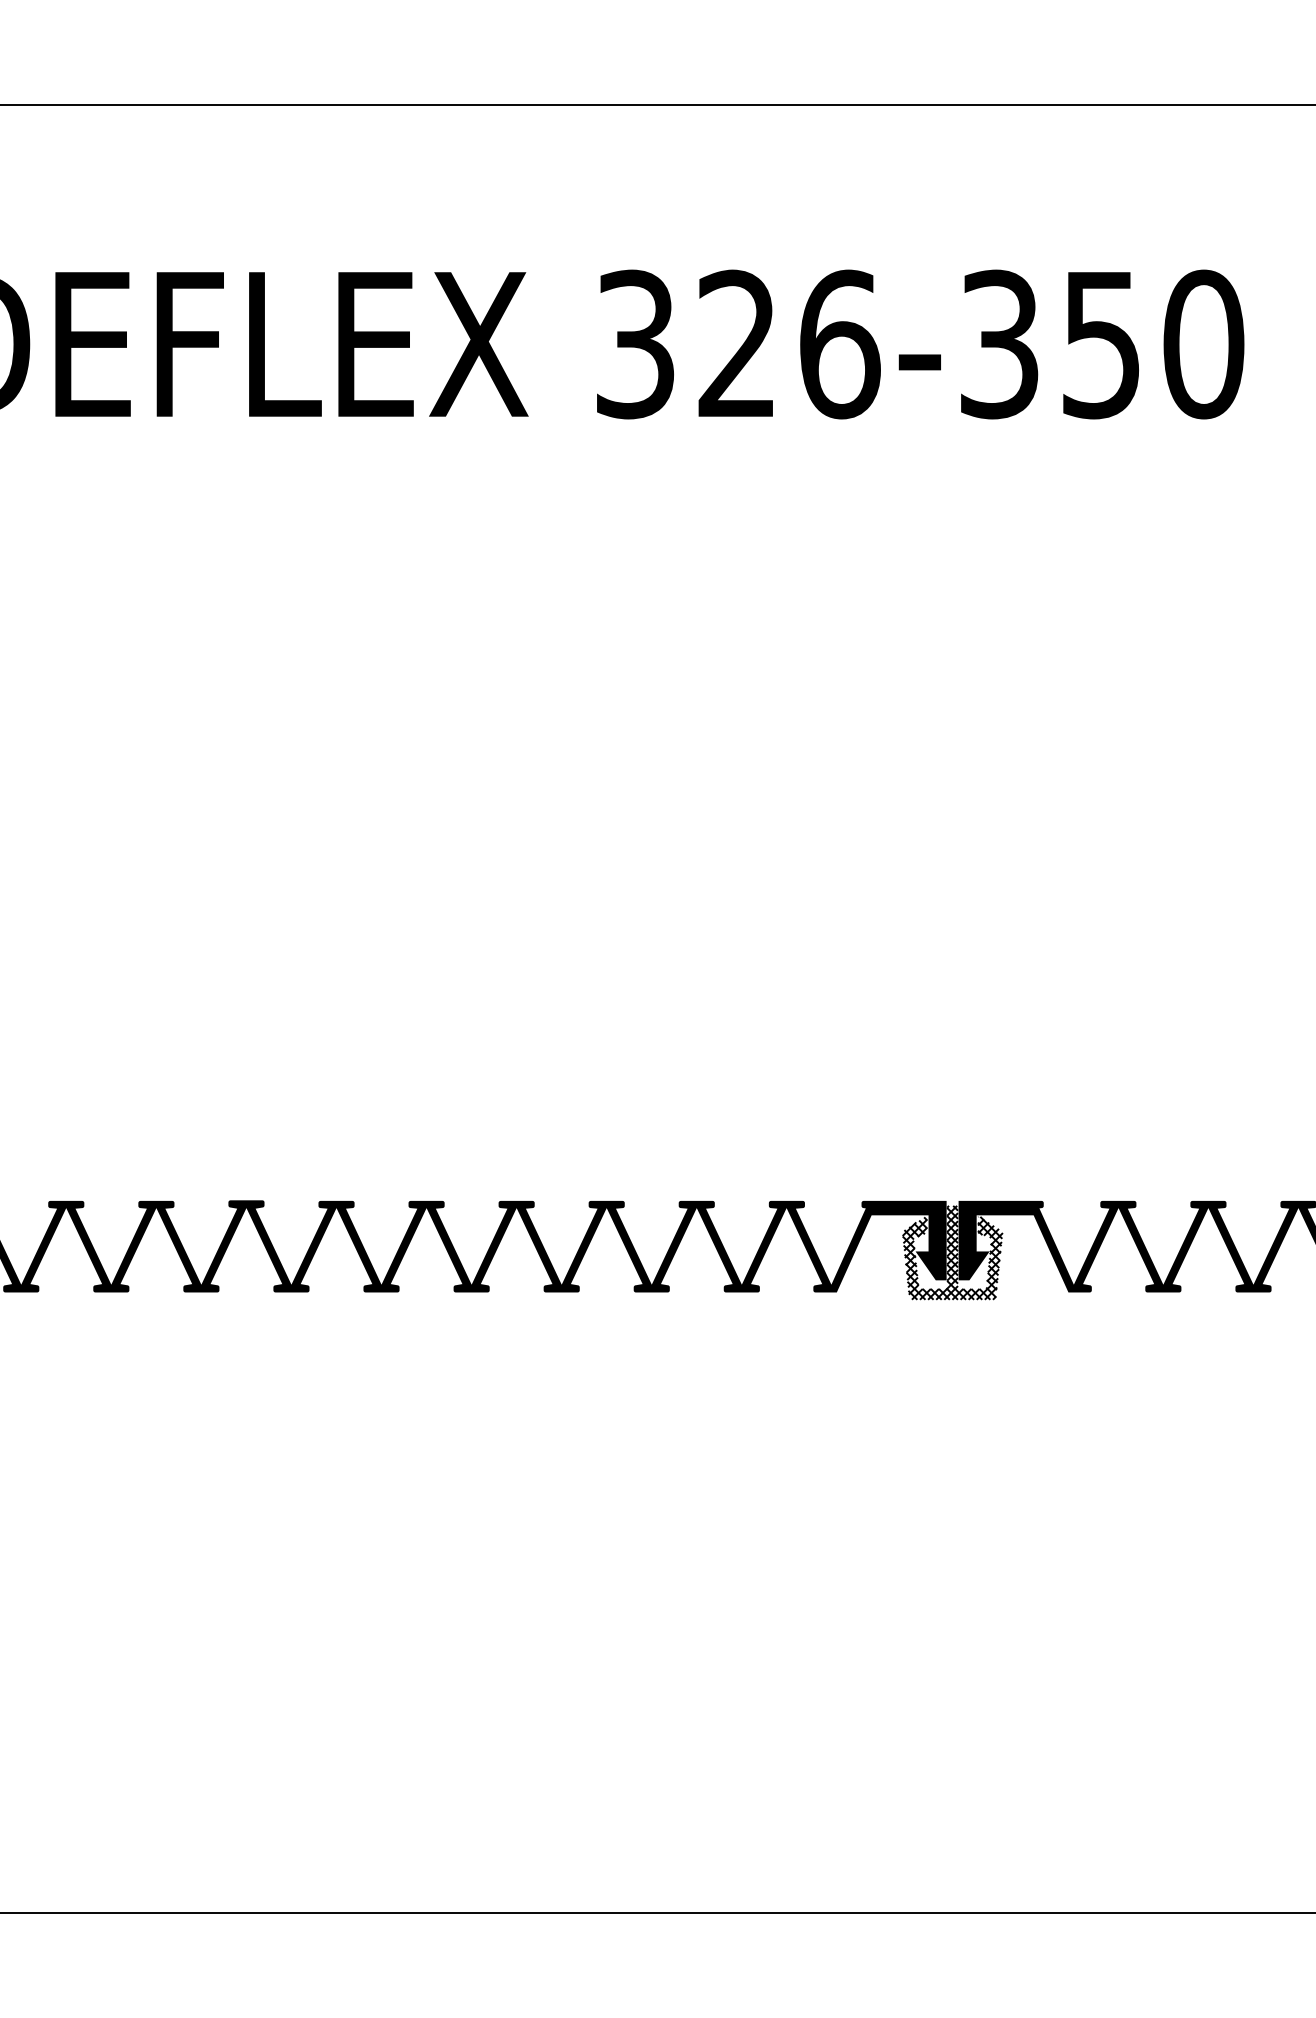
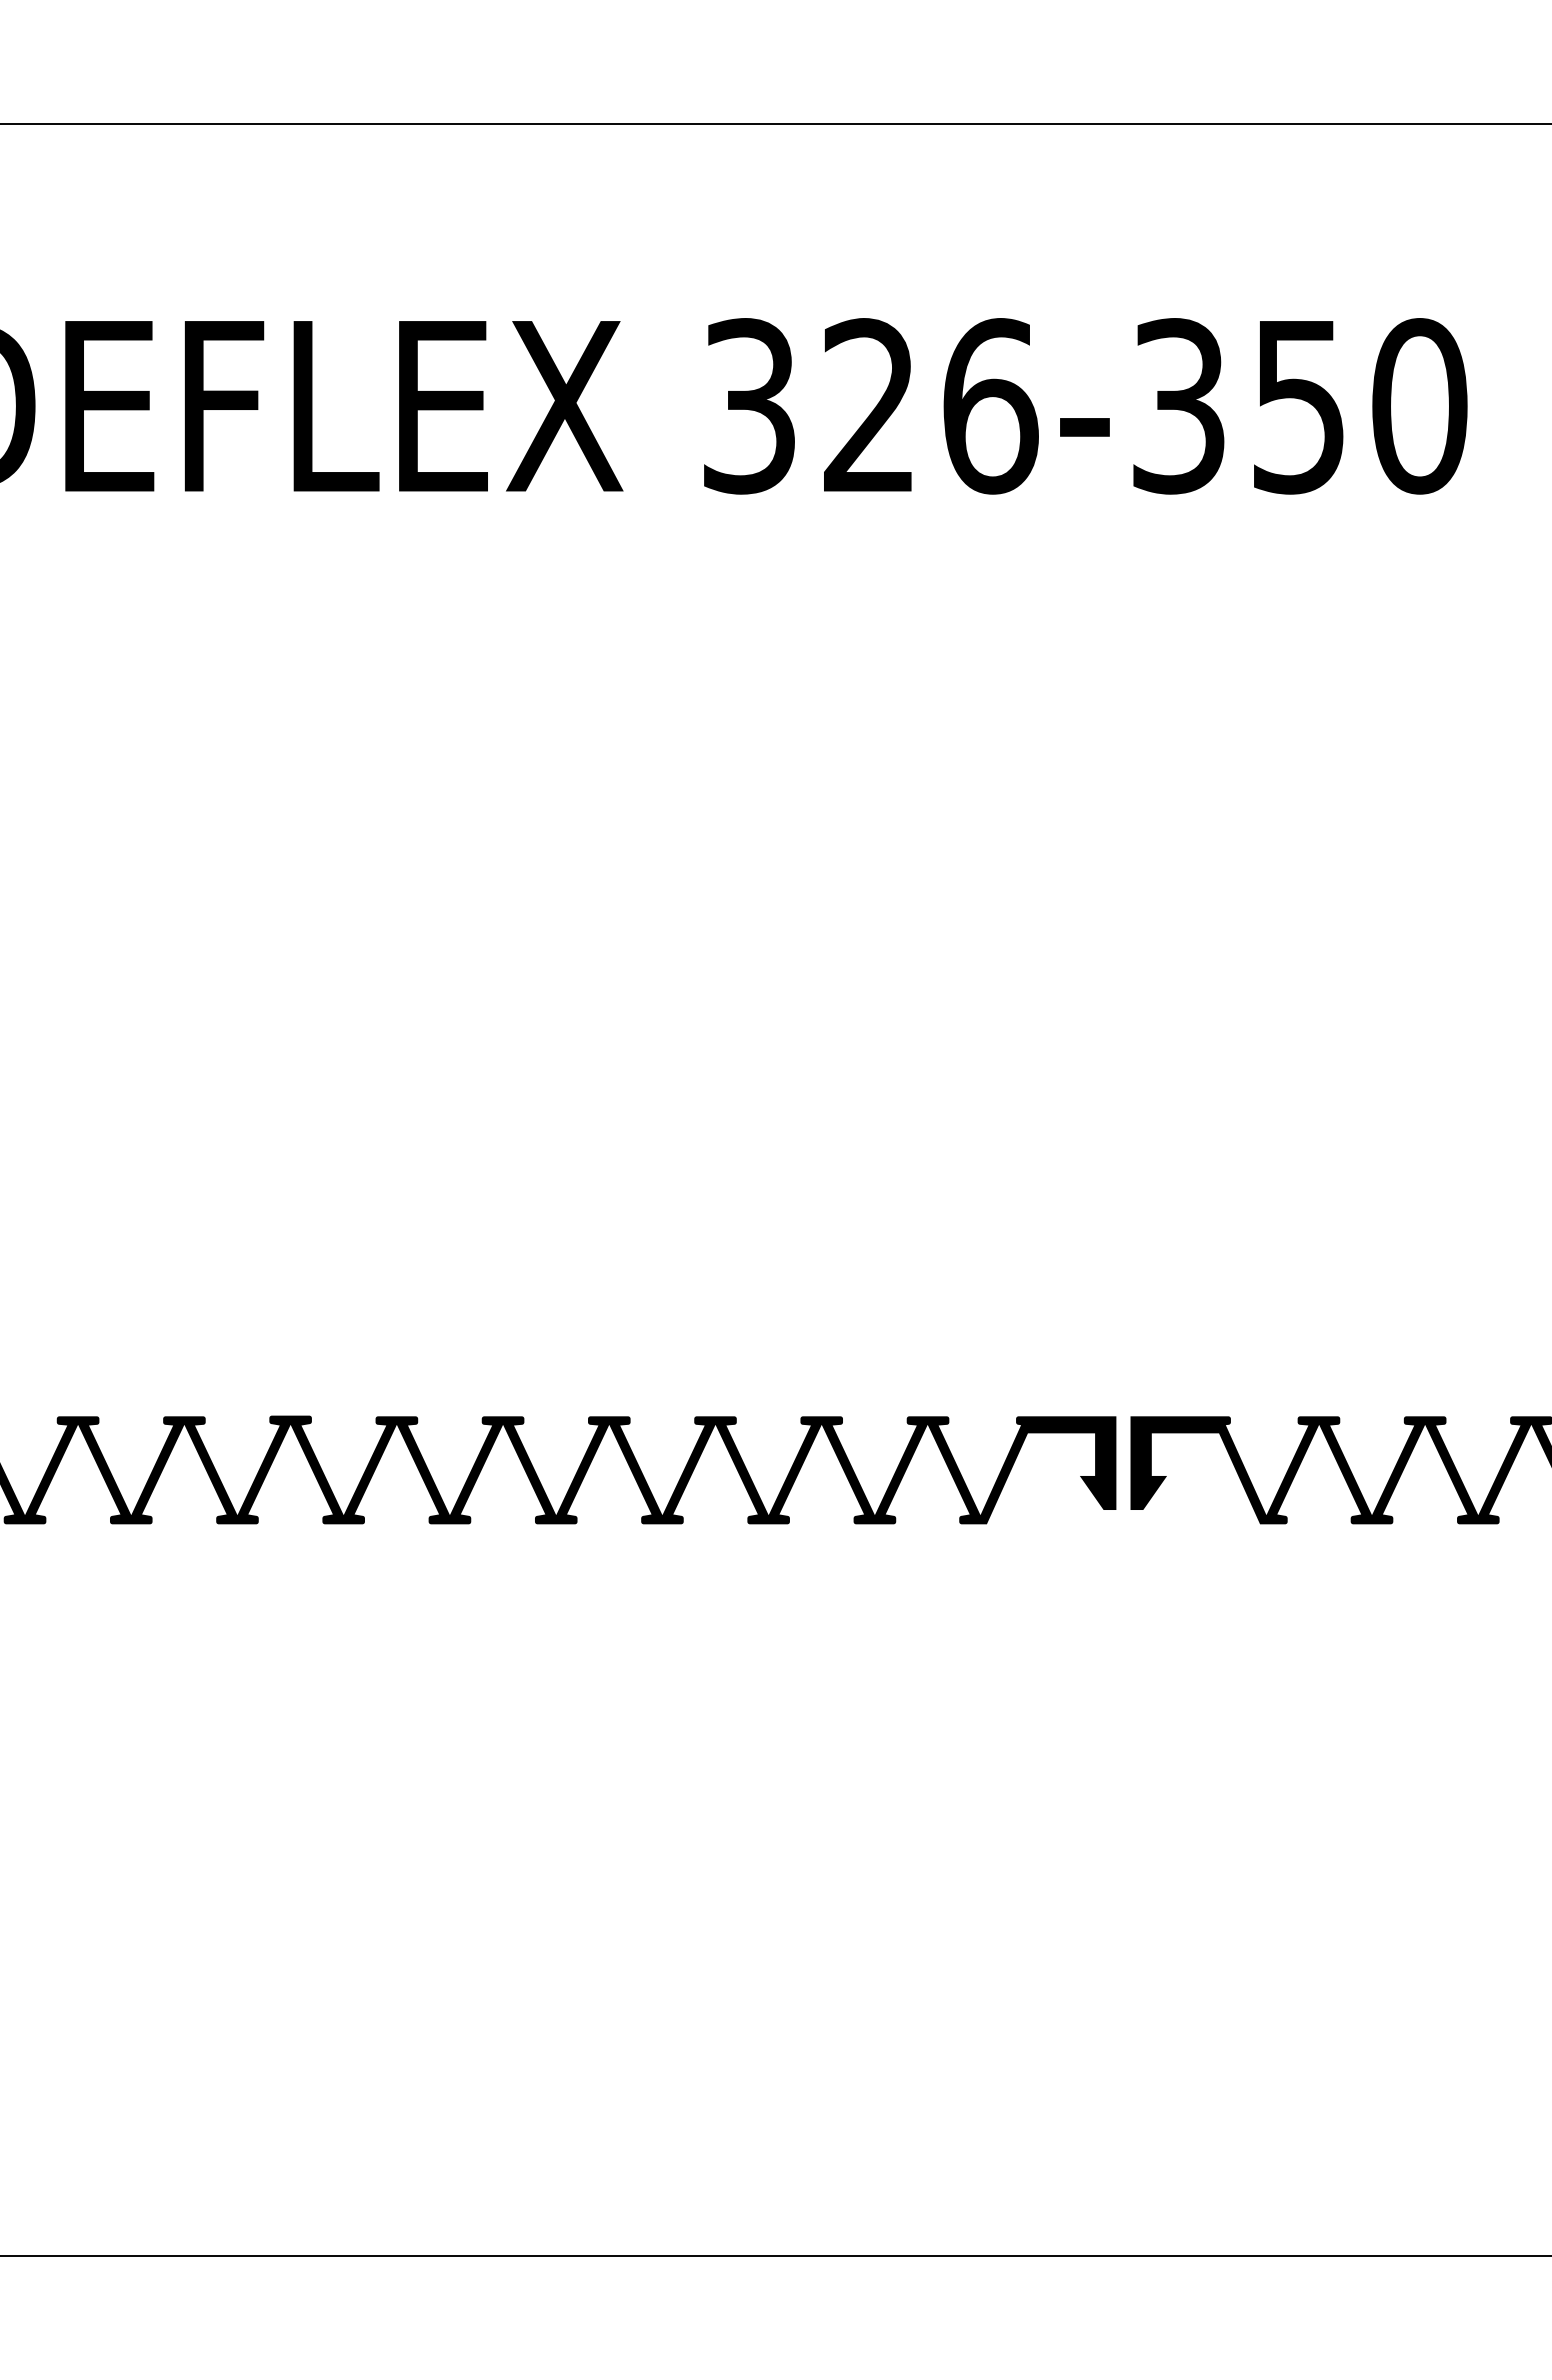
hatch: (952, 1252) -> (1123, 1477), removed

